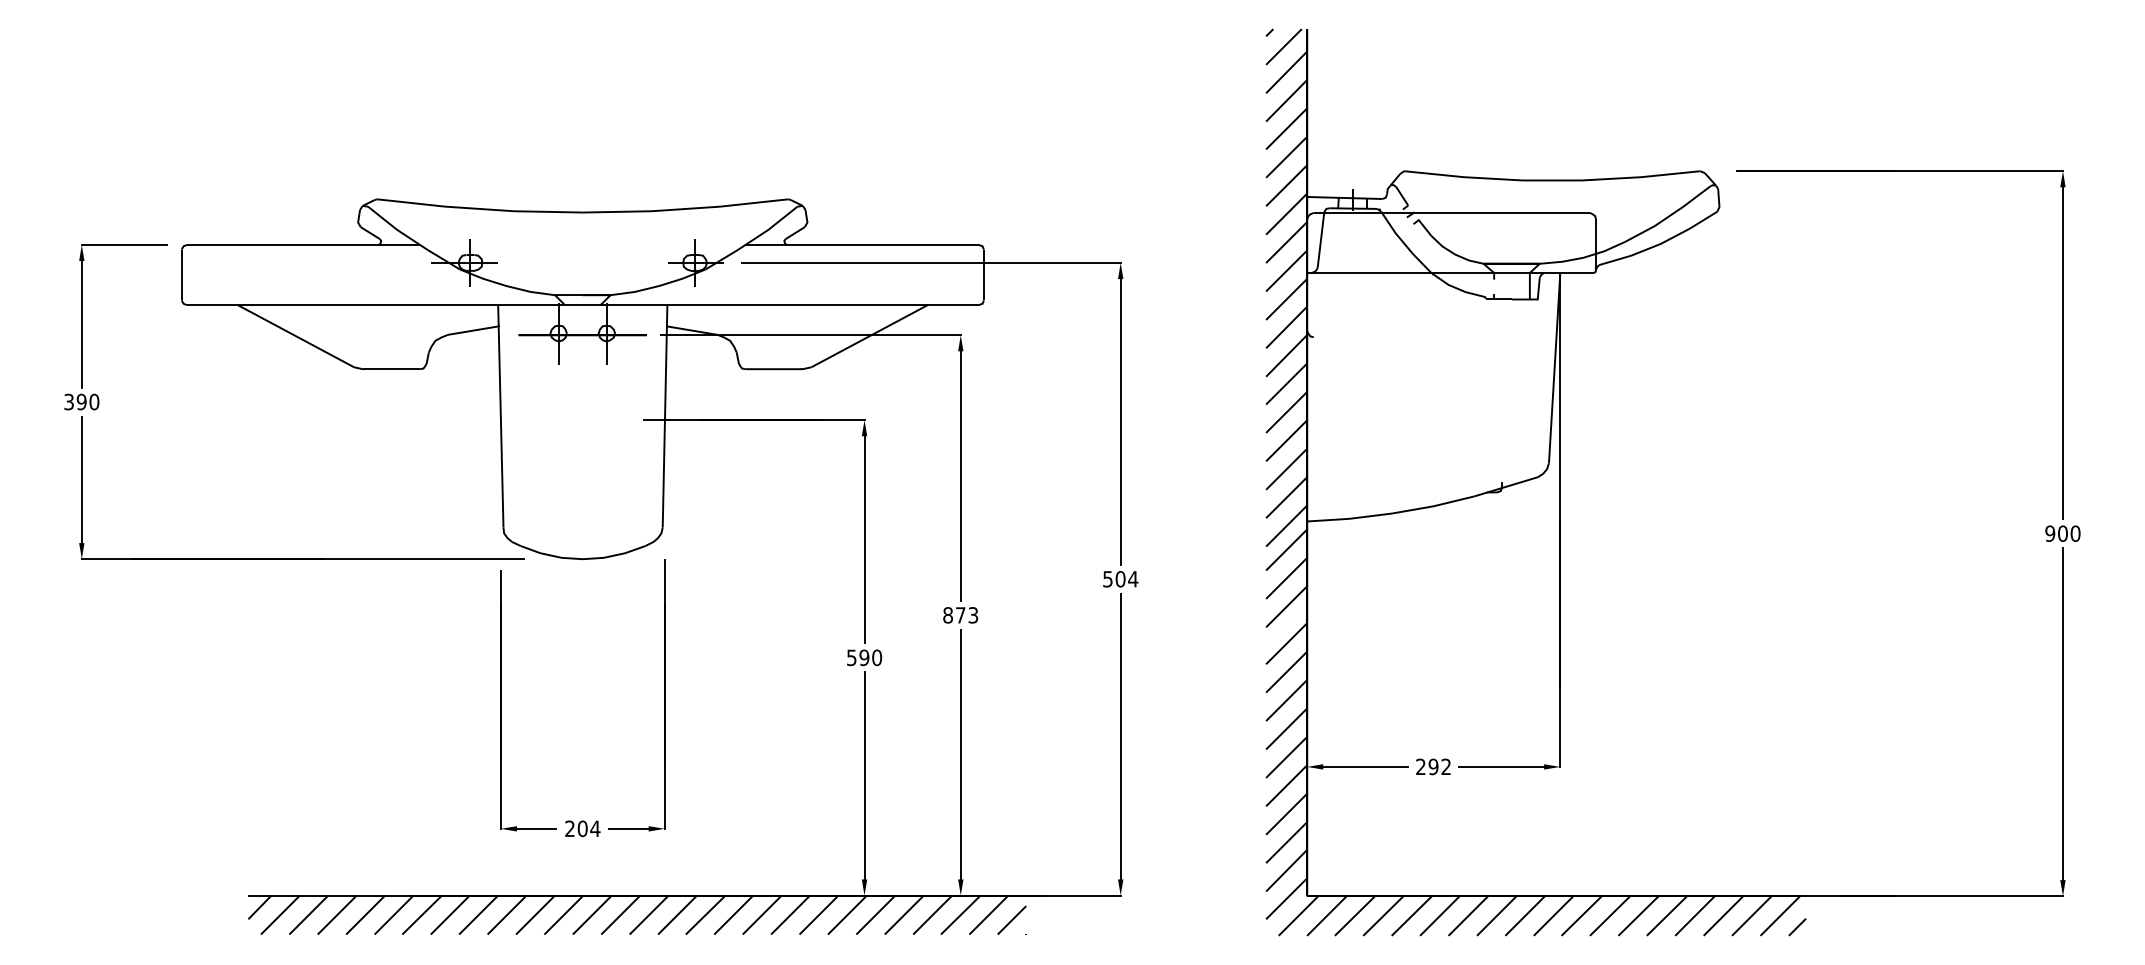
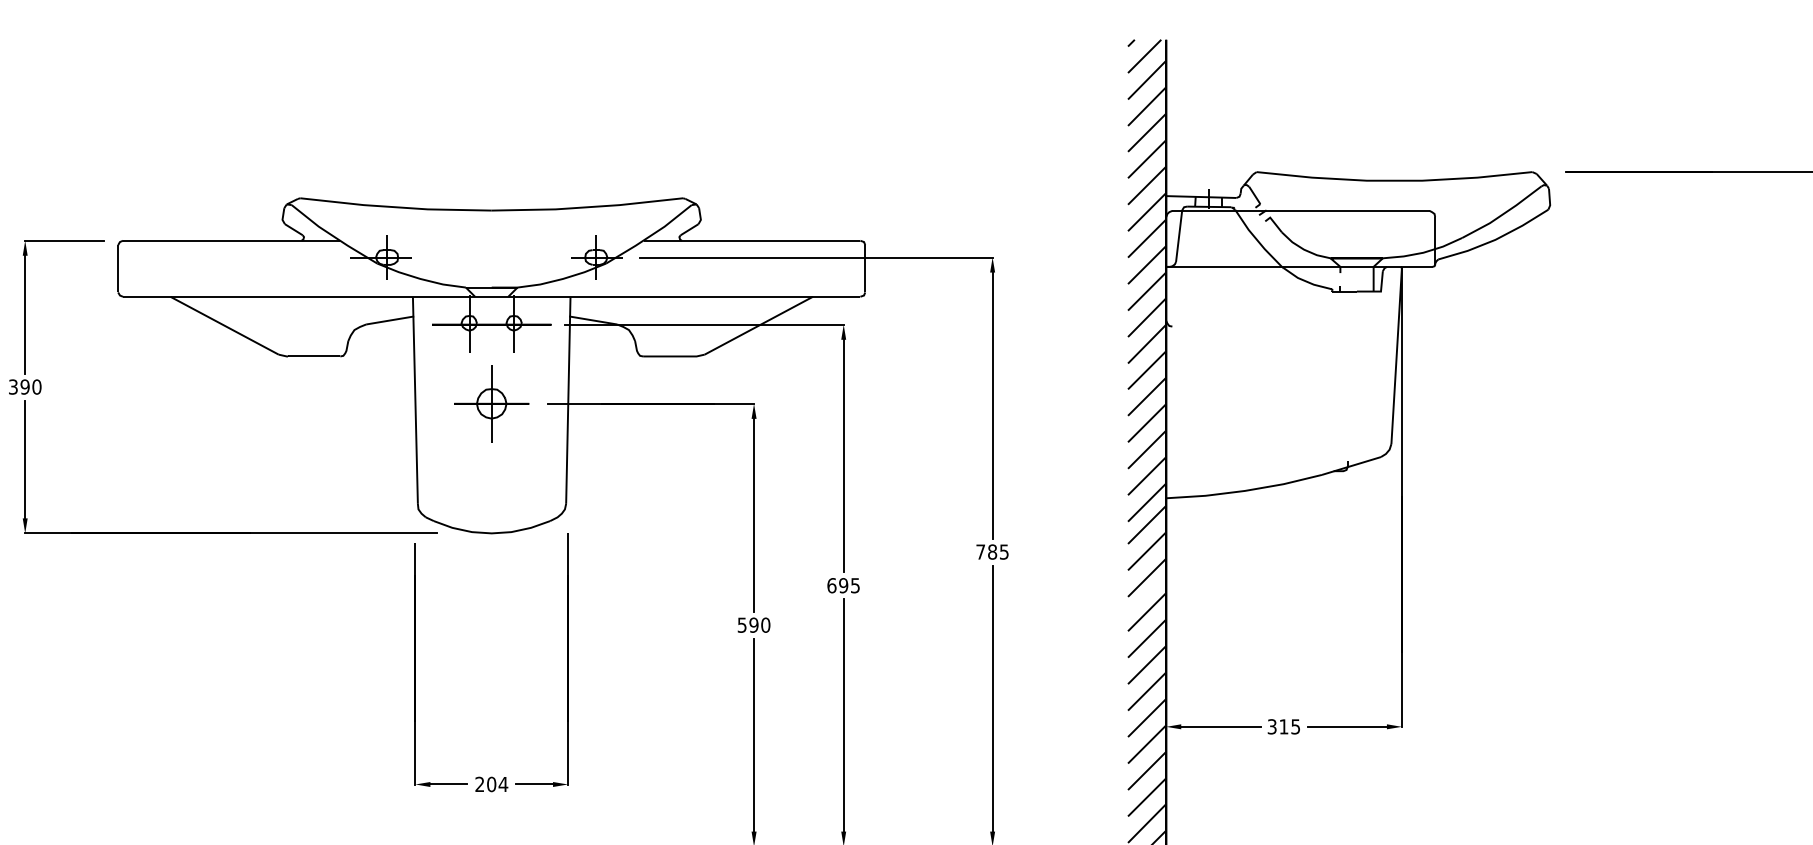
part: (582, 419) -> (491, 403), added
text: (1120, 579) -> (992, 552), 504 -> 785
text: (960, 615) -> (843, 585), 873 -> 695
text: (1433, 766) -> (1283, 726), 292 -> 315

